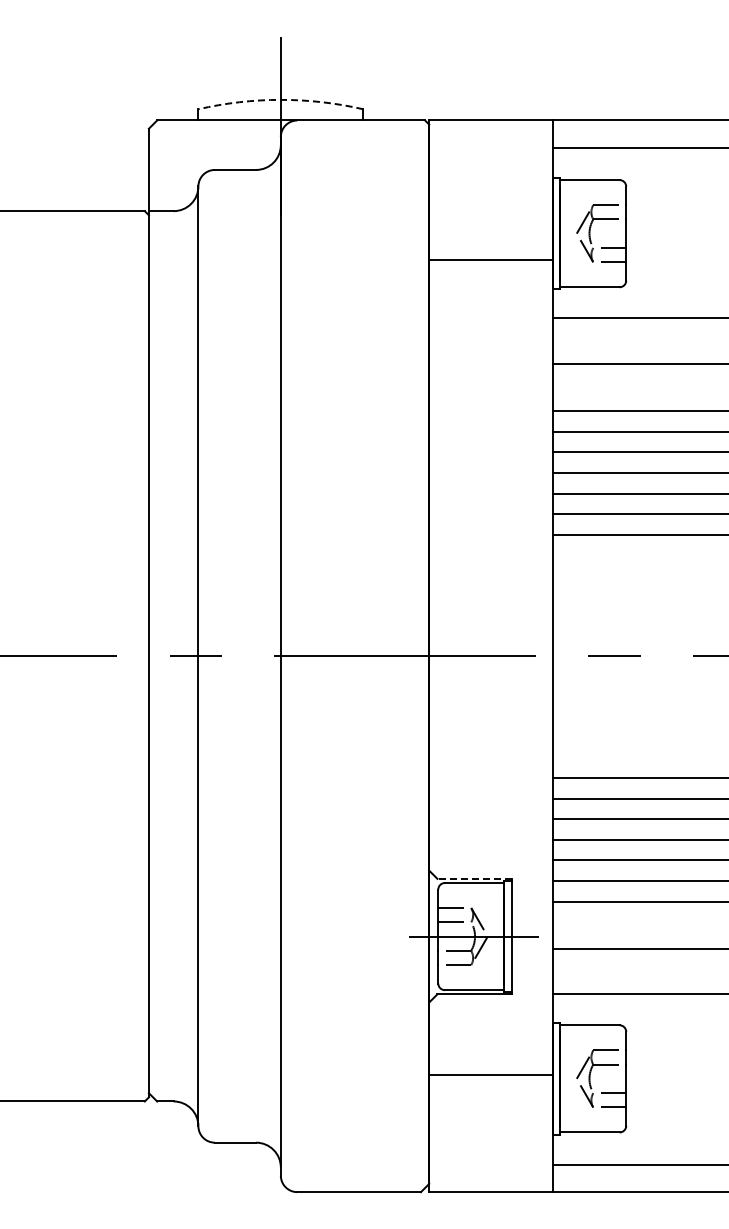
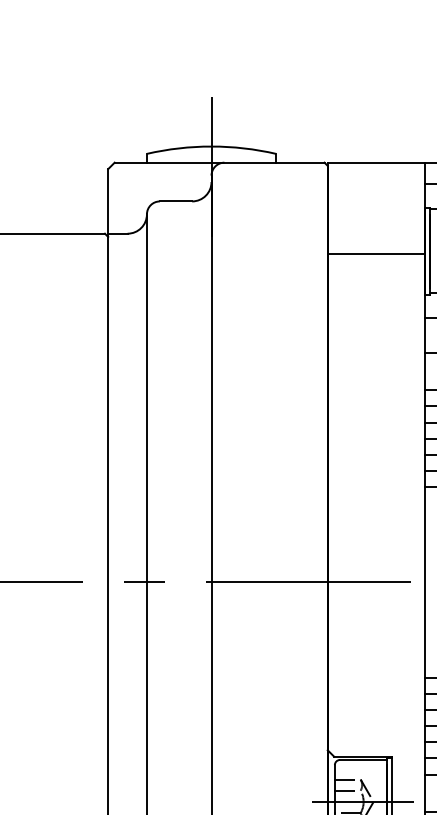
arc: (280, 99) -> (211, 146), dashed -> solid
line: (490, 260) -> (375, 254), moved
line: (474, 878) -> (363, 756), dashed -> solid

